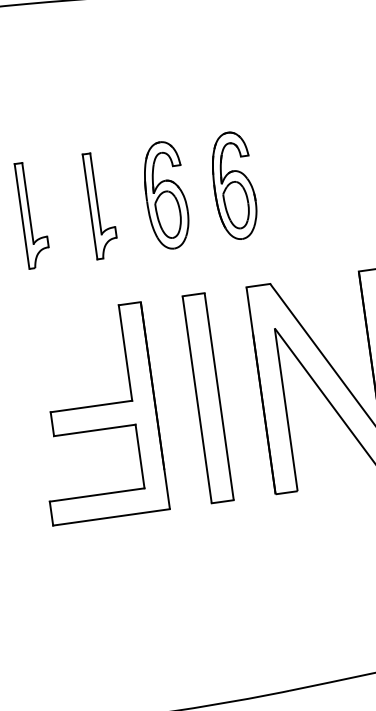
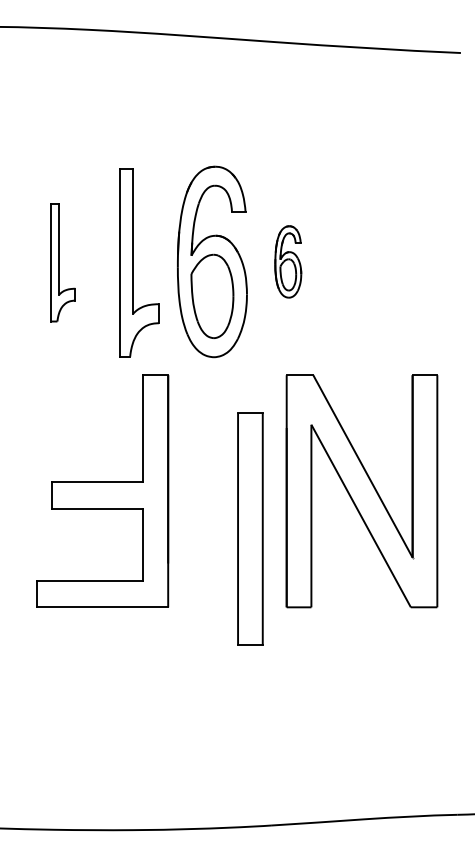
part: (232, 185) -> (287, 261), size x0.6
part: (165, 195) -> (211, 261), size x1.6
part: (101, 205) -> (139, 262), size x1.6
part: (208, 397) -> (250, 528), moved

